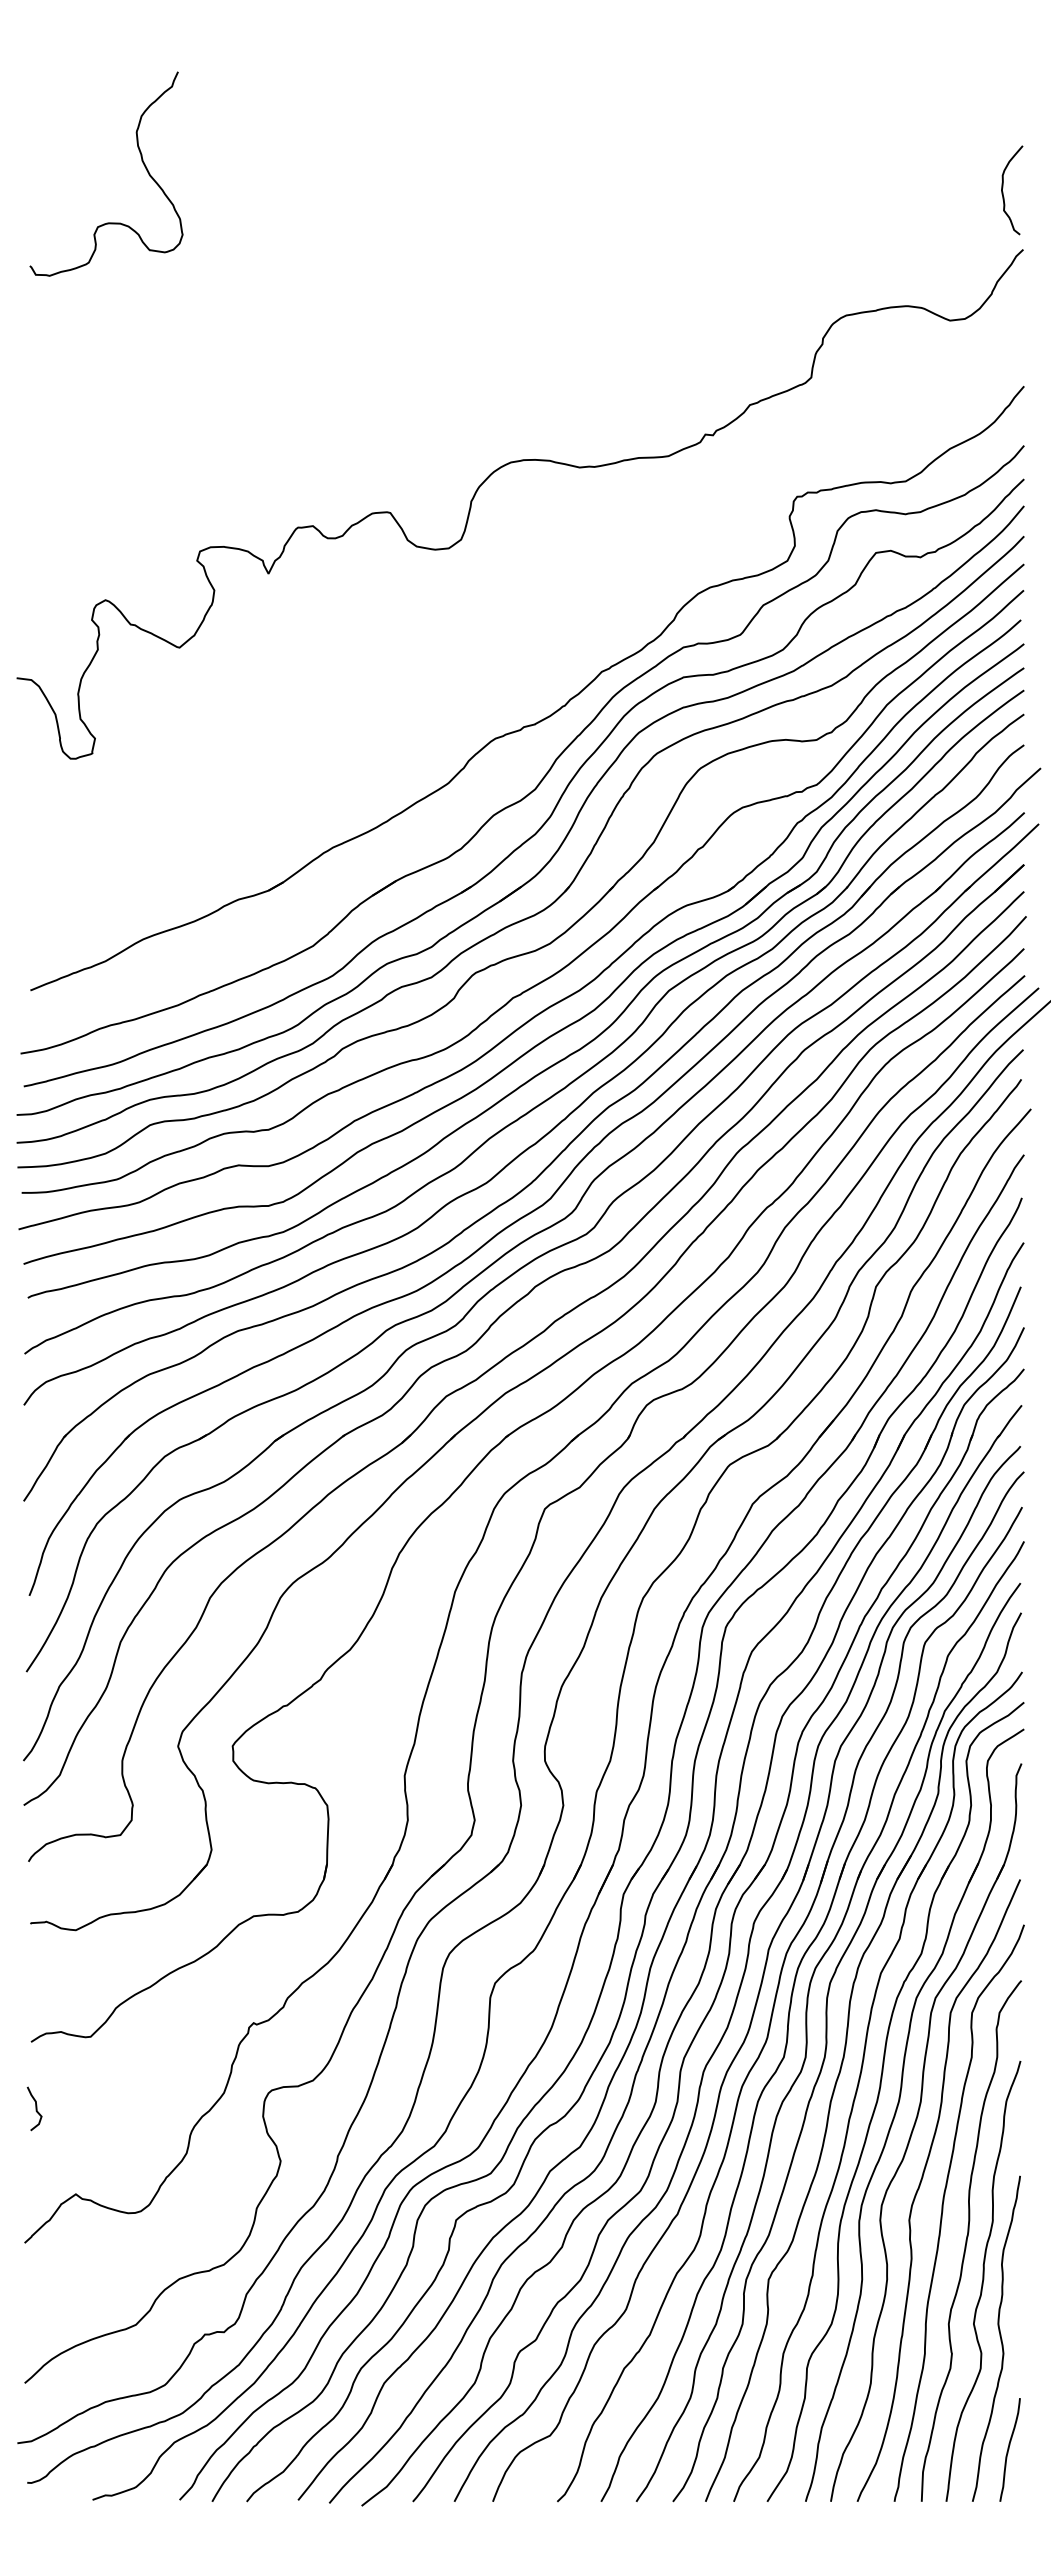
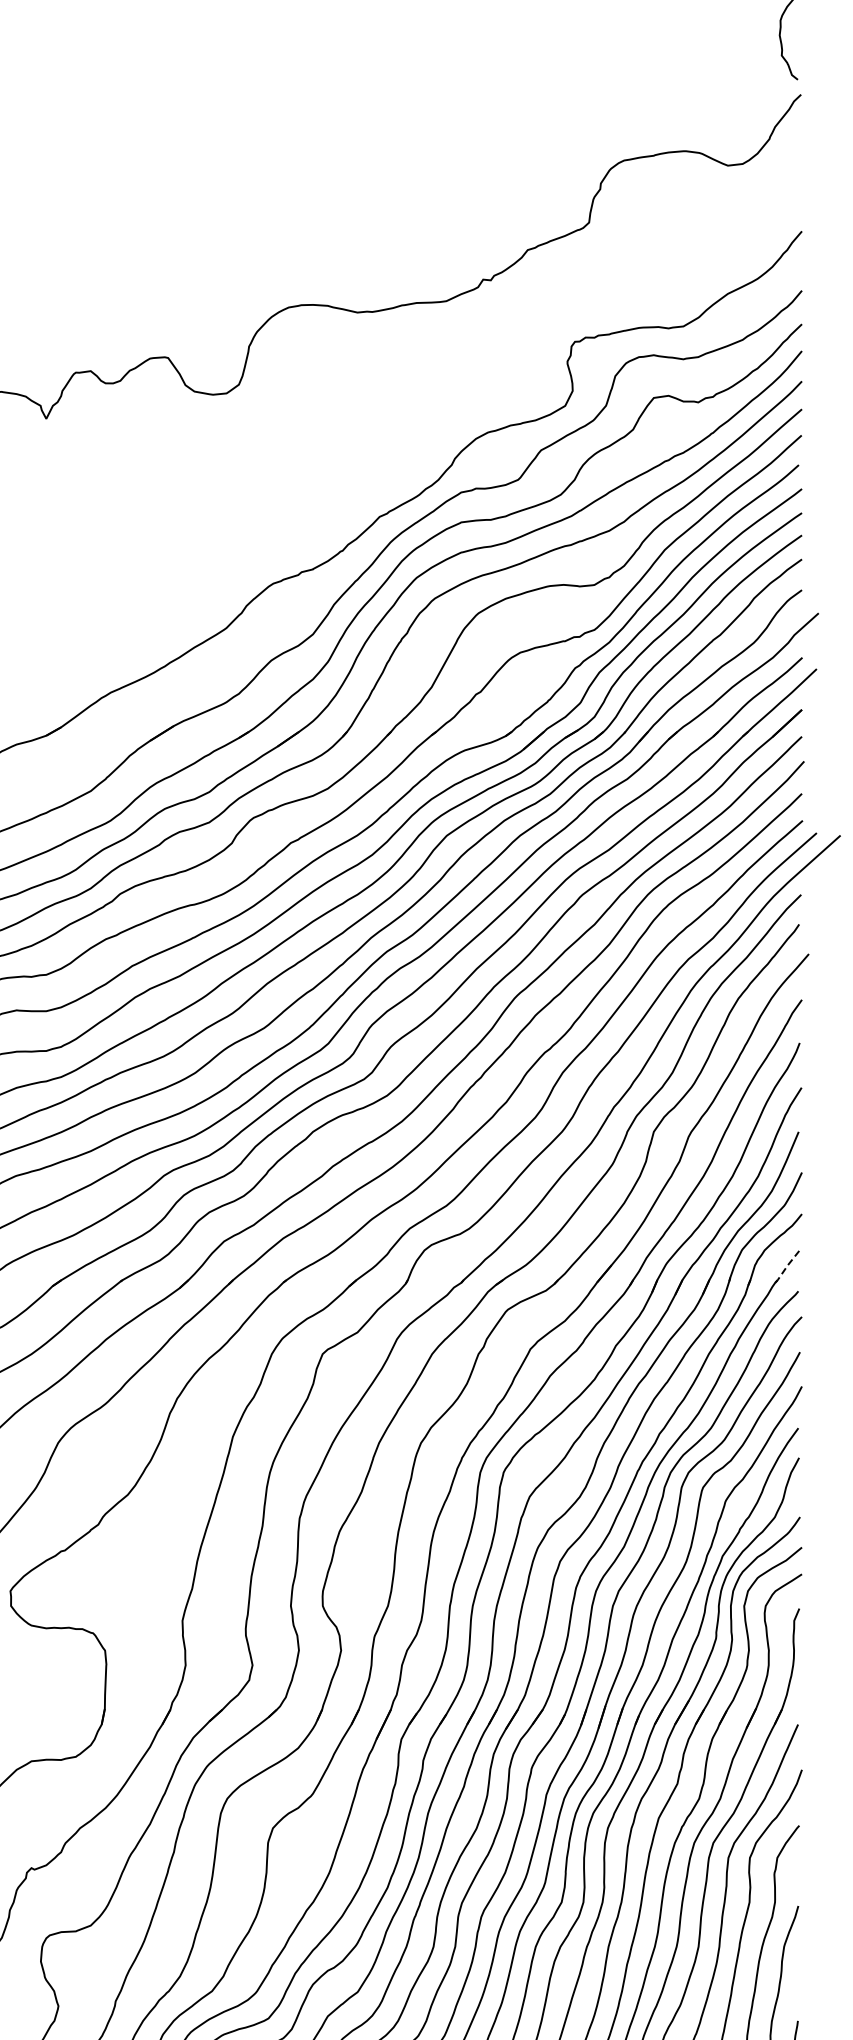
line: (1009, 1420) -> (787, 1265), solid -> dashed

